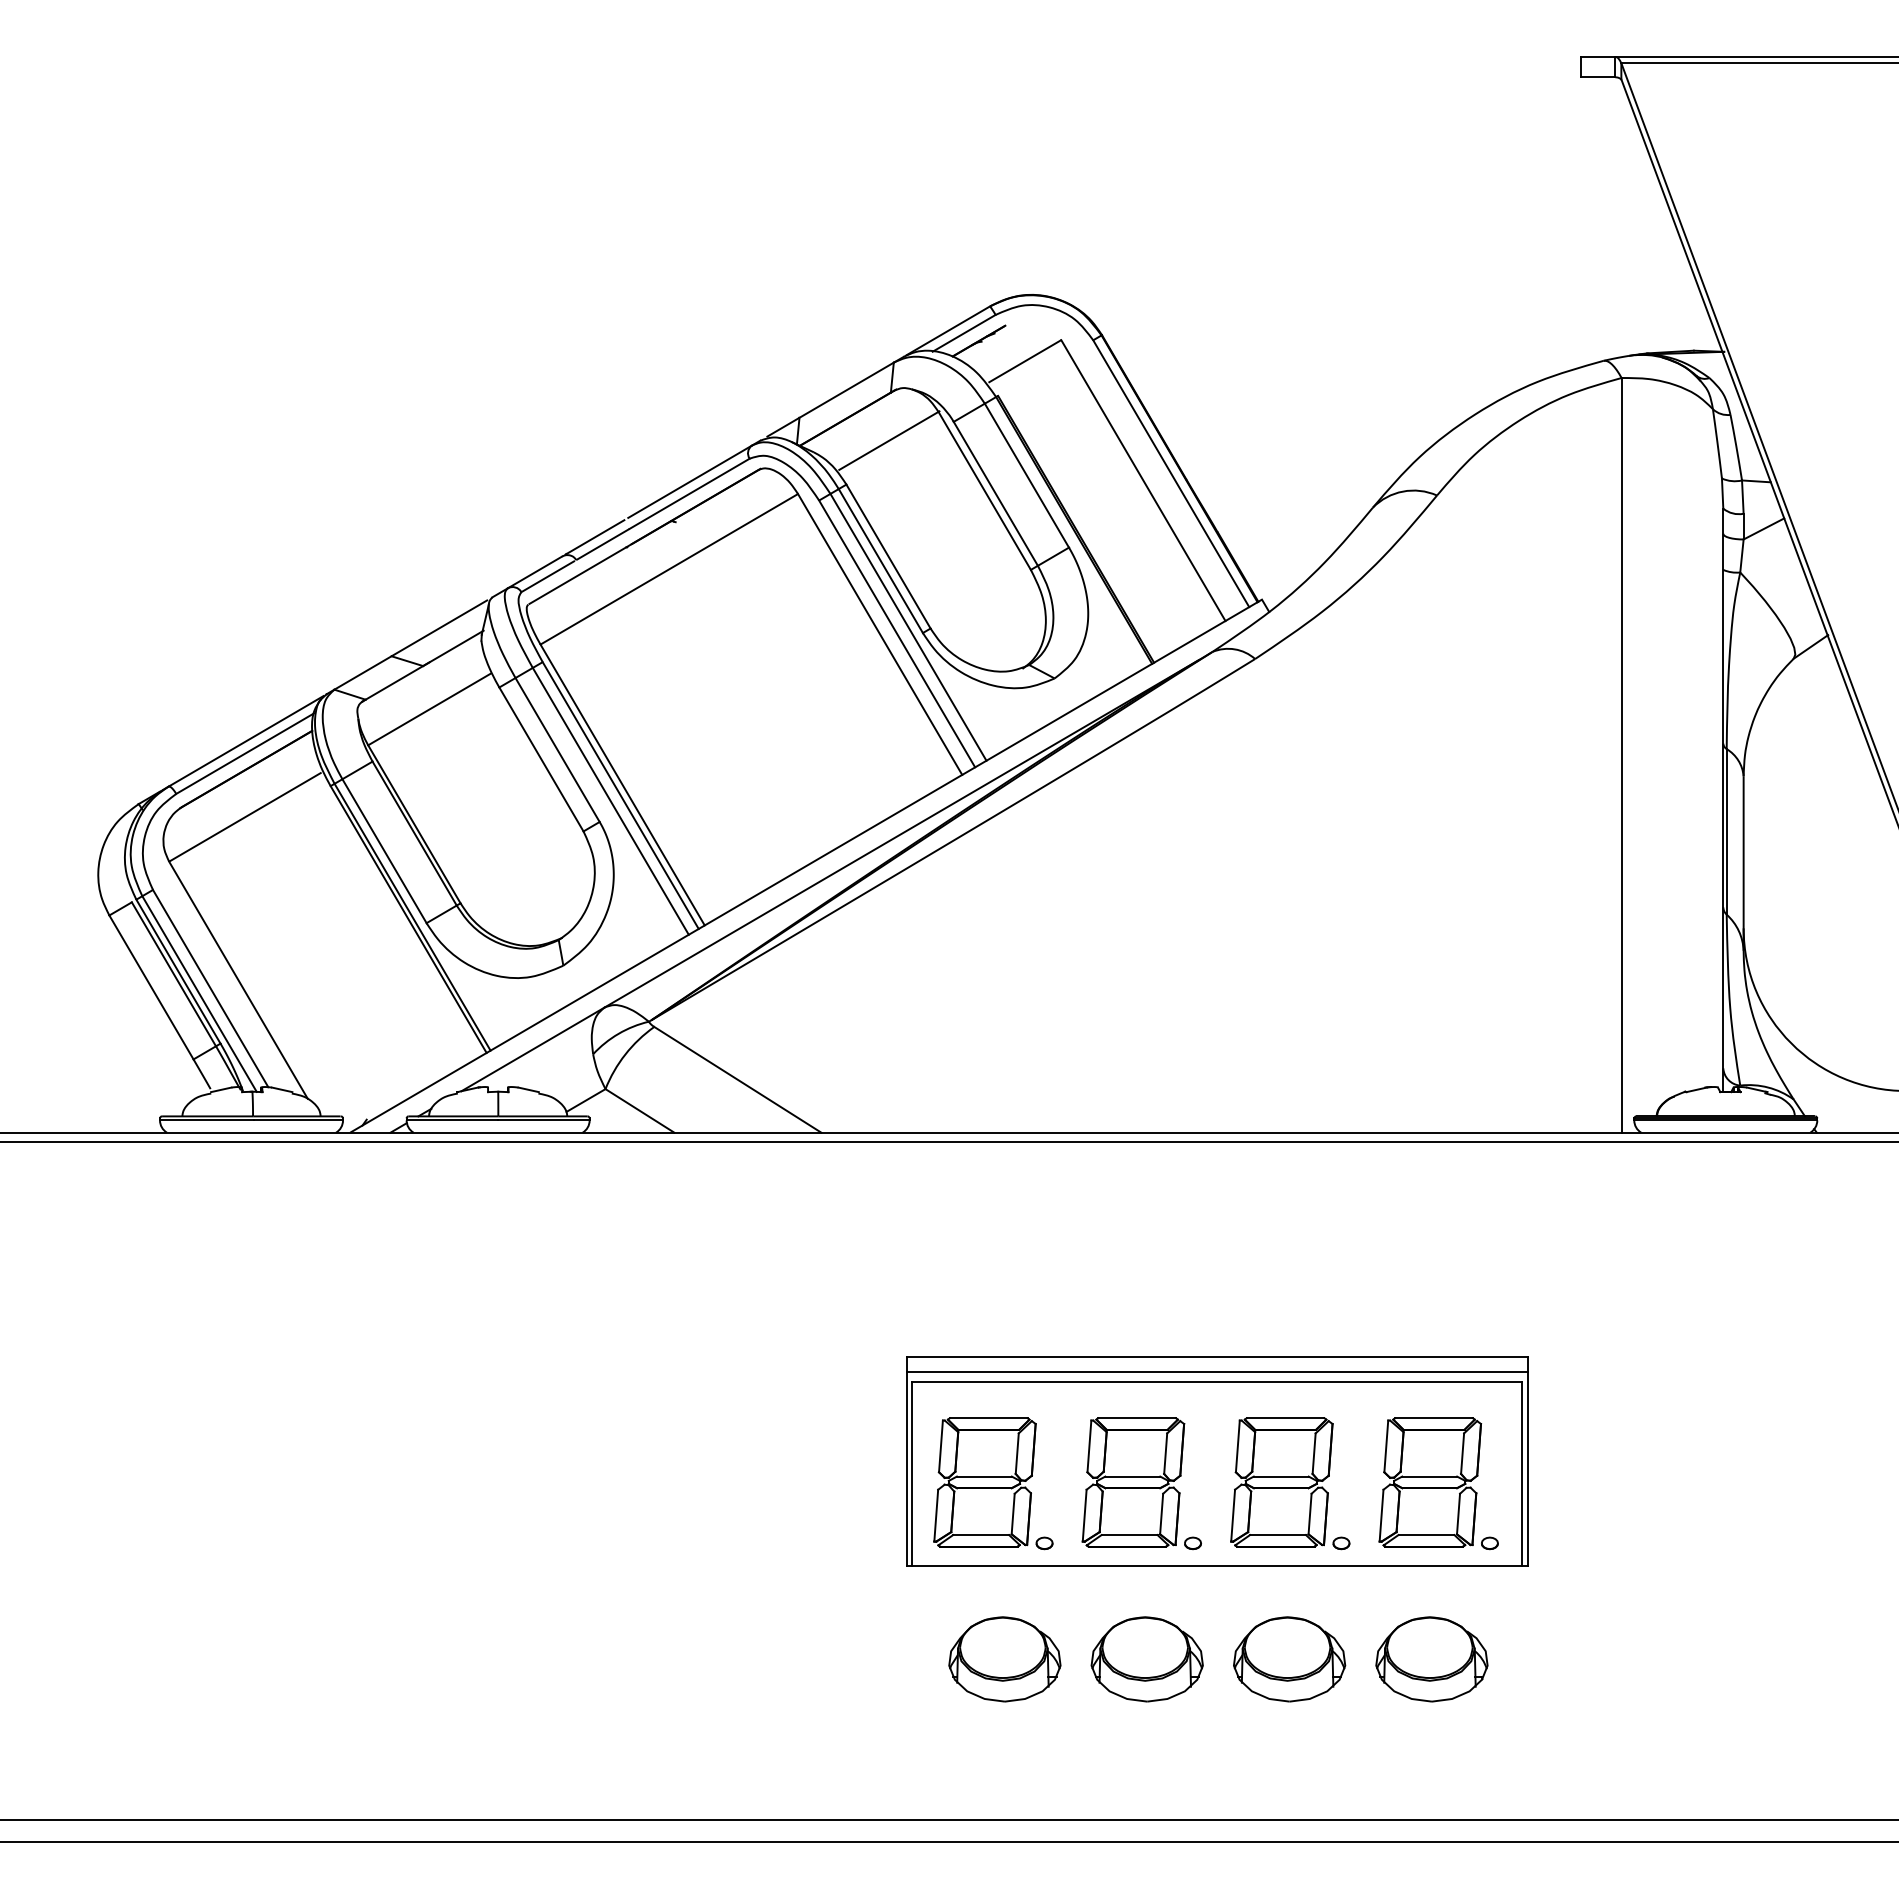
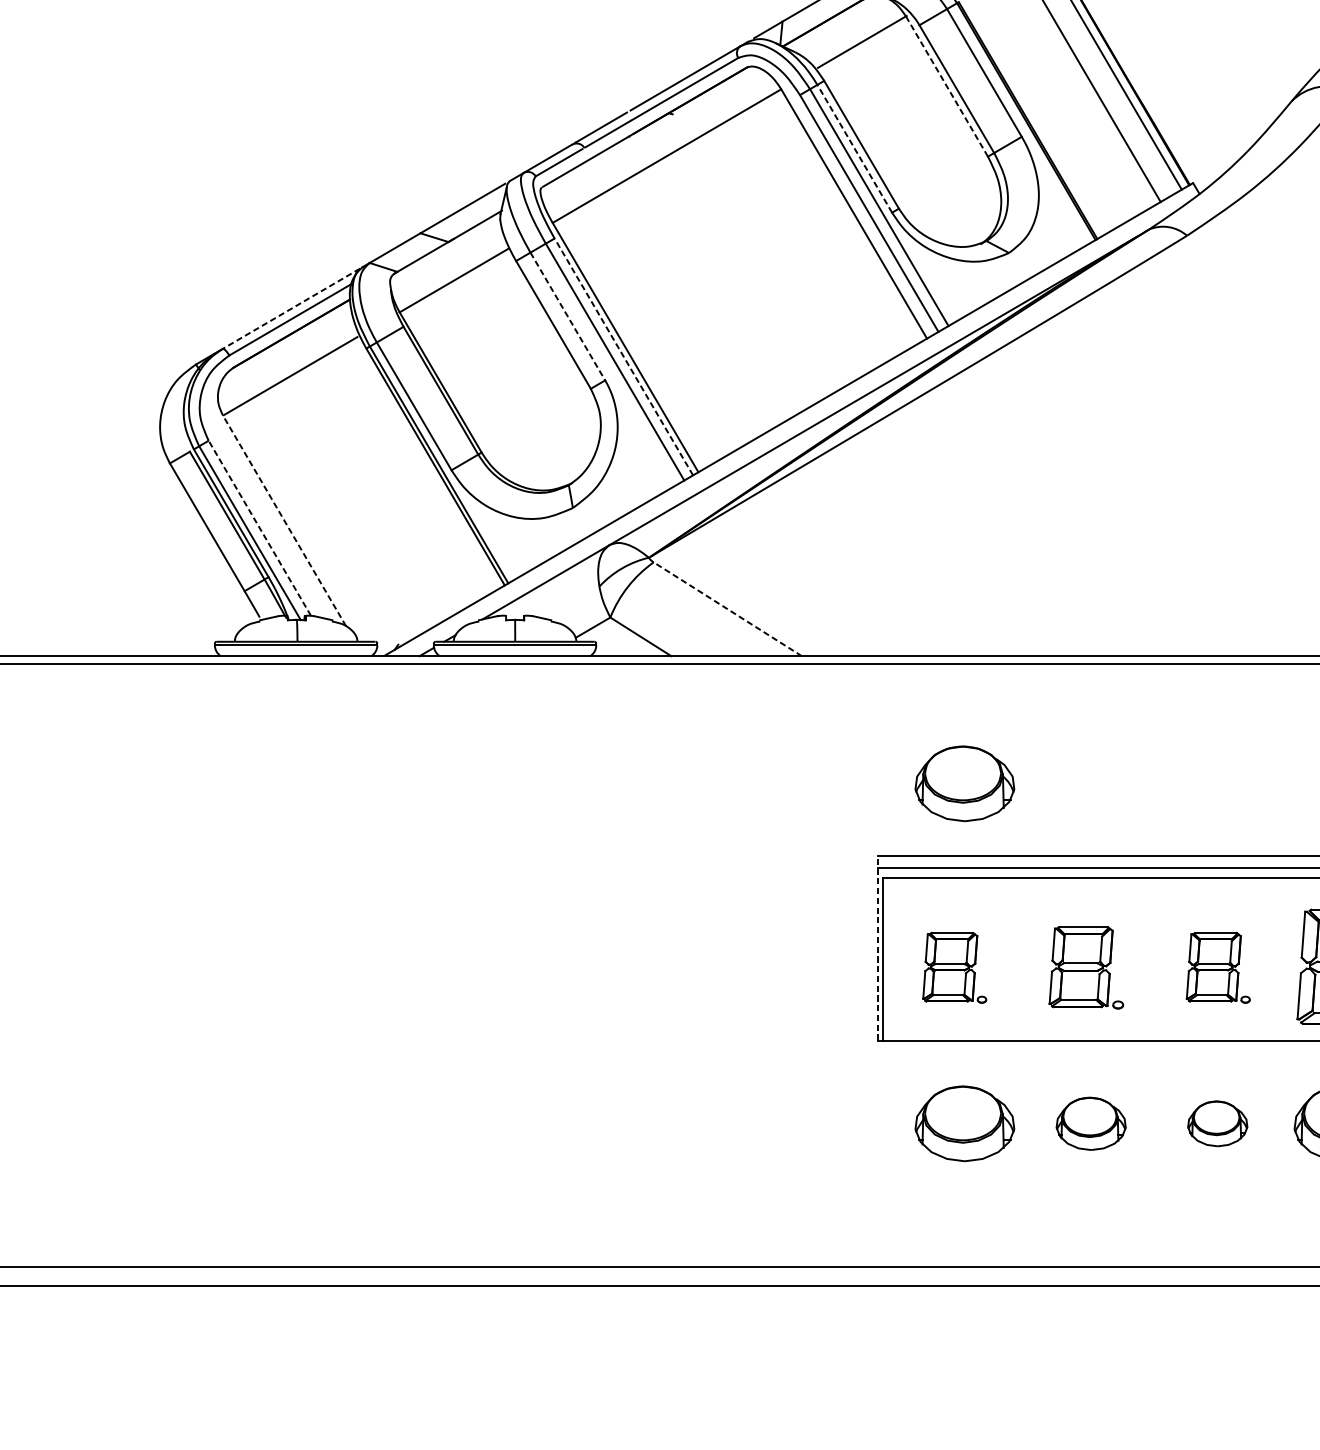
line: (984, 490) -> (946, 86), solid -> dashed
line: (880, 560) -> (854, 148), solid -> dashed
line: (246, 741) -> (291, 308), solid -> dashed
line: (557, 750) -> (567, 316), solid -> dashed
line: (620, 795) -> (623, 356), solid -> dashed
line: (238, 979) -> (284, 520), solid -> dashed
line: (210, 988) -> (259, 528), solid -> dashed
line: (737, 1079) -> (727, 609), solid -> dashed
part: (1004, 1276) -> (964, 783), added
line: (907, 1461) -> (878, 948), solid -> dashed
part: (993, 1483) -> (954, 967), size x0.6
part: (1141, 1483) -> (1086, 967), size x0.7
part: (1290, 1483) -> (1218, 967), size x0.6
part: (1146, 1659) -> (1090, 1123), size x0.7
part: (1289, 1659) -> (1217, 1123), size x0.6

